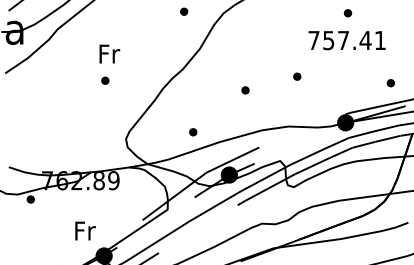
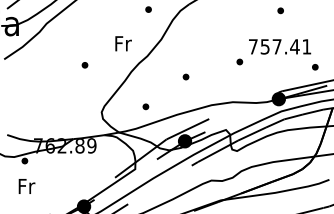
text: (347, 40) -> (280, 46), moved
text: (109, 53) -> (123, 43), moved
part: (244, 89) -> (185, 76), moved
part: (192, 131) -> (145, 106), moved
text: (84, 231) -> (26, 186), moved

